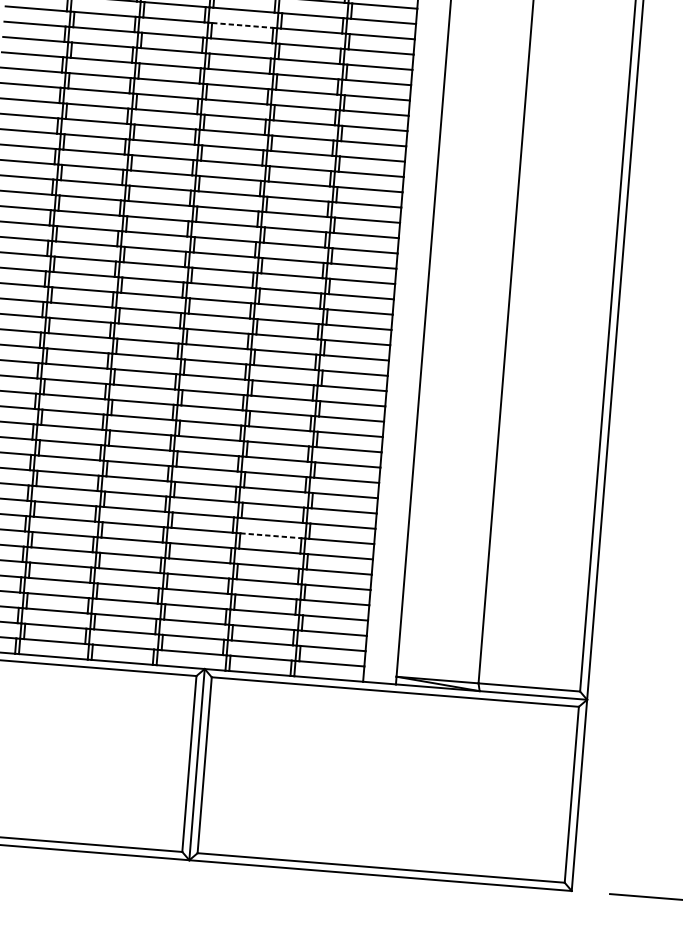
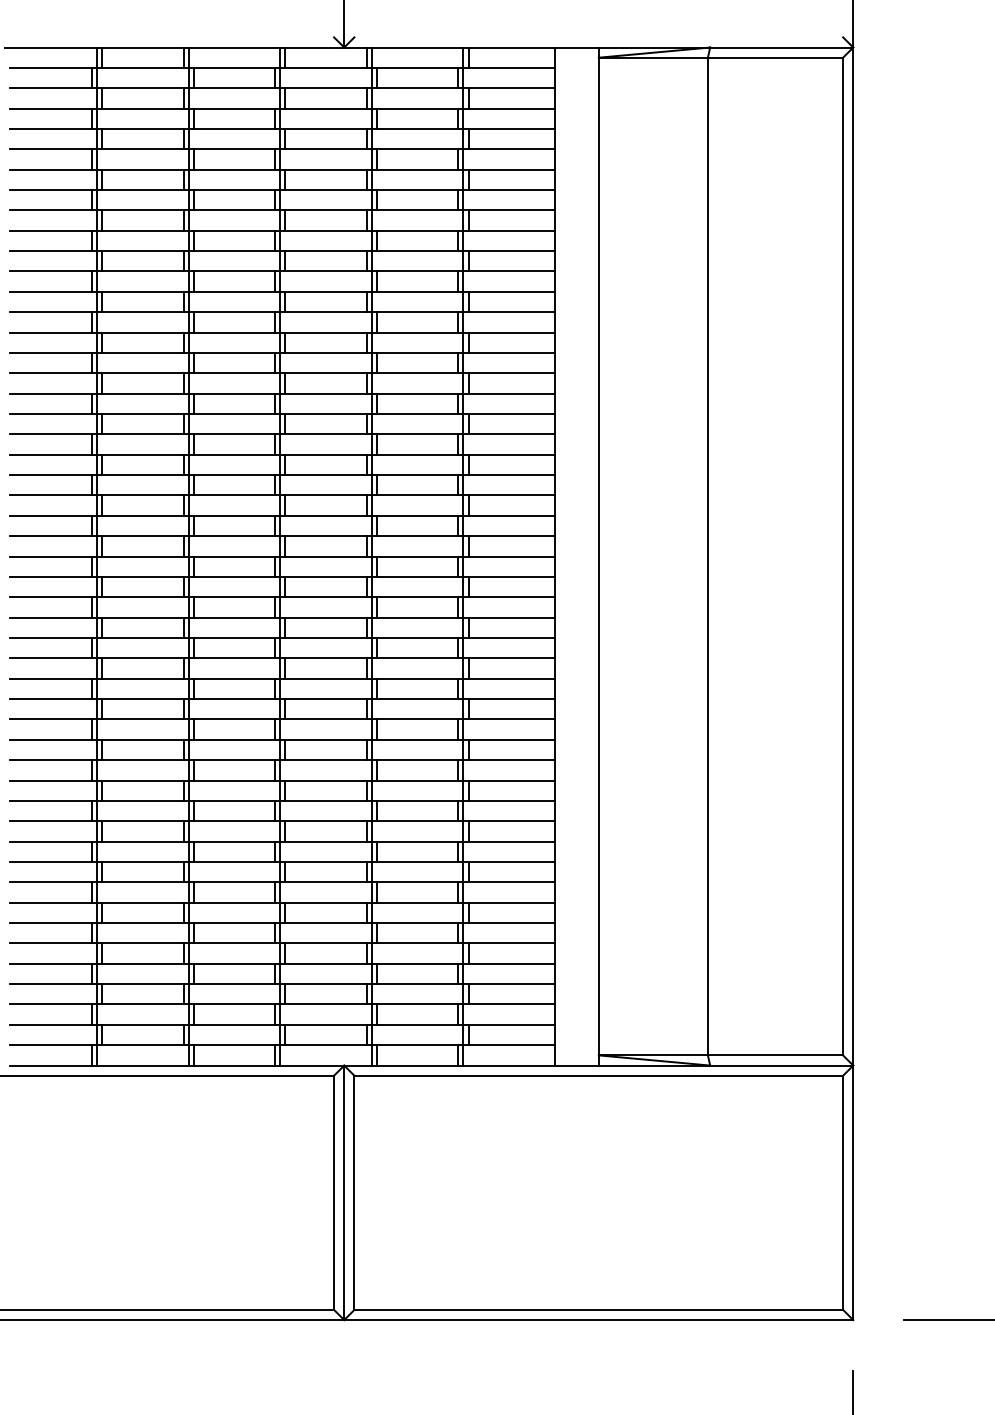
line: (243, 25) -> (326, 210), dashed -> solid
line: (270, 535) -> (417, 882), dashed -> solid

